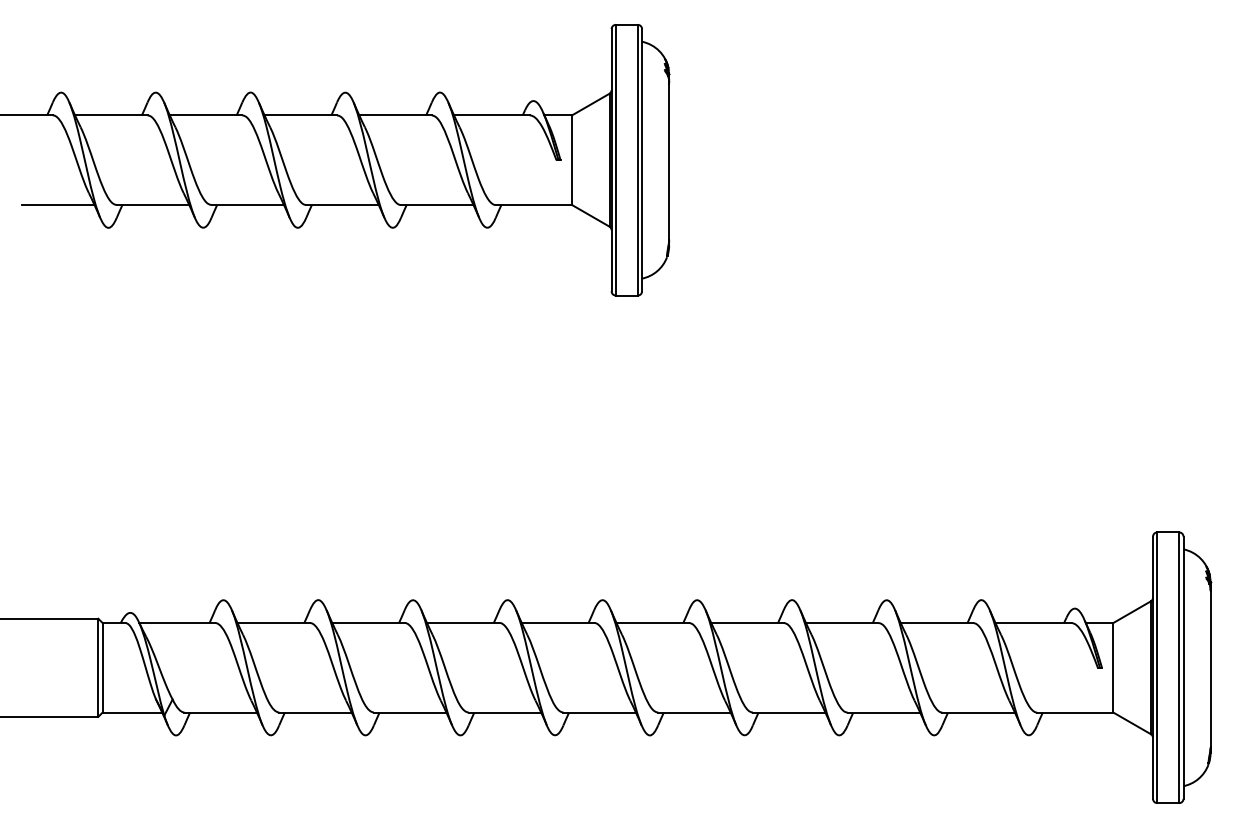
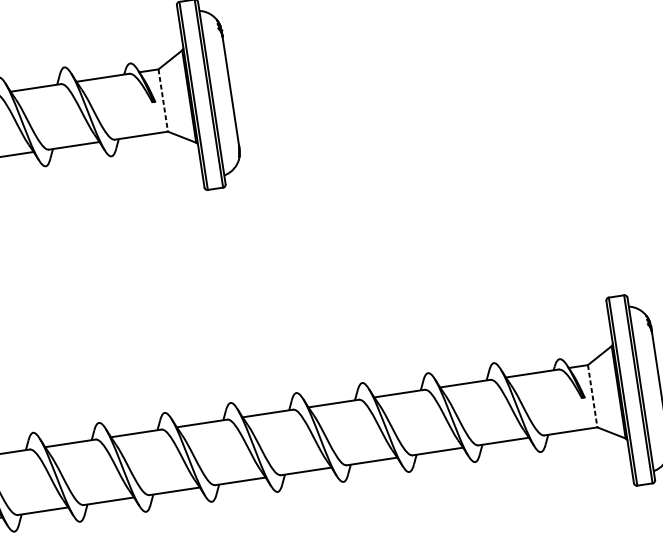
line: (572, 160) -> (163, 100), solid -> dashed
line: (1113, 667) -> (592, 396), solid -> dashed

